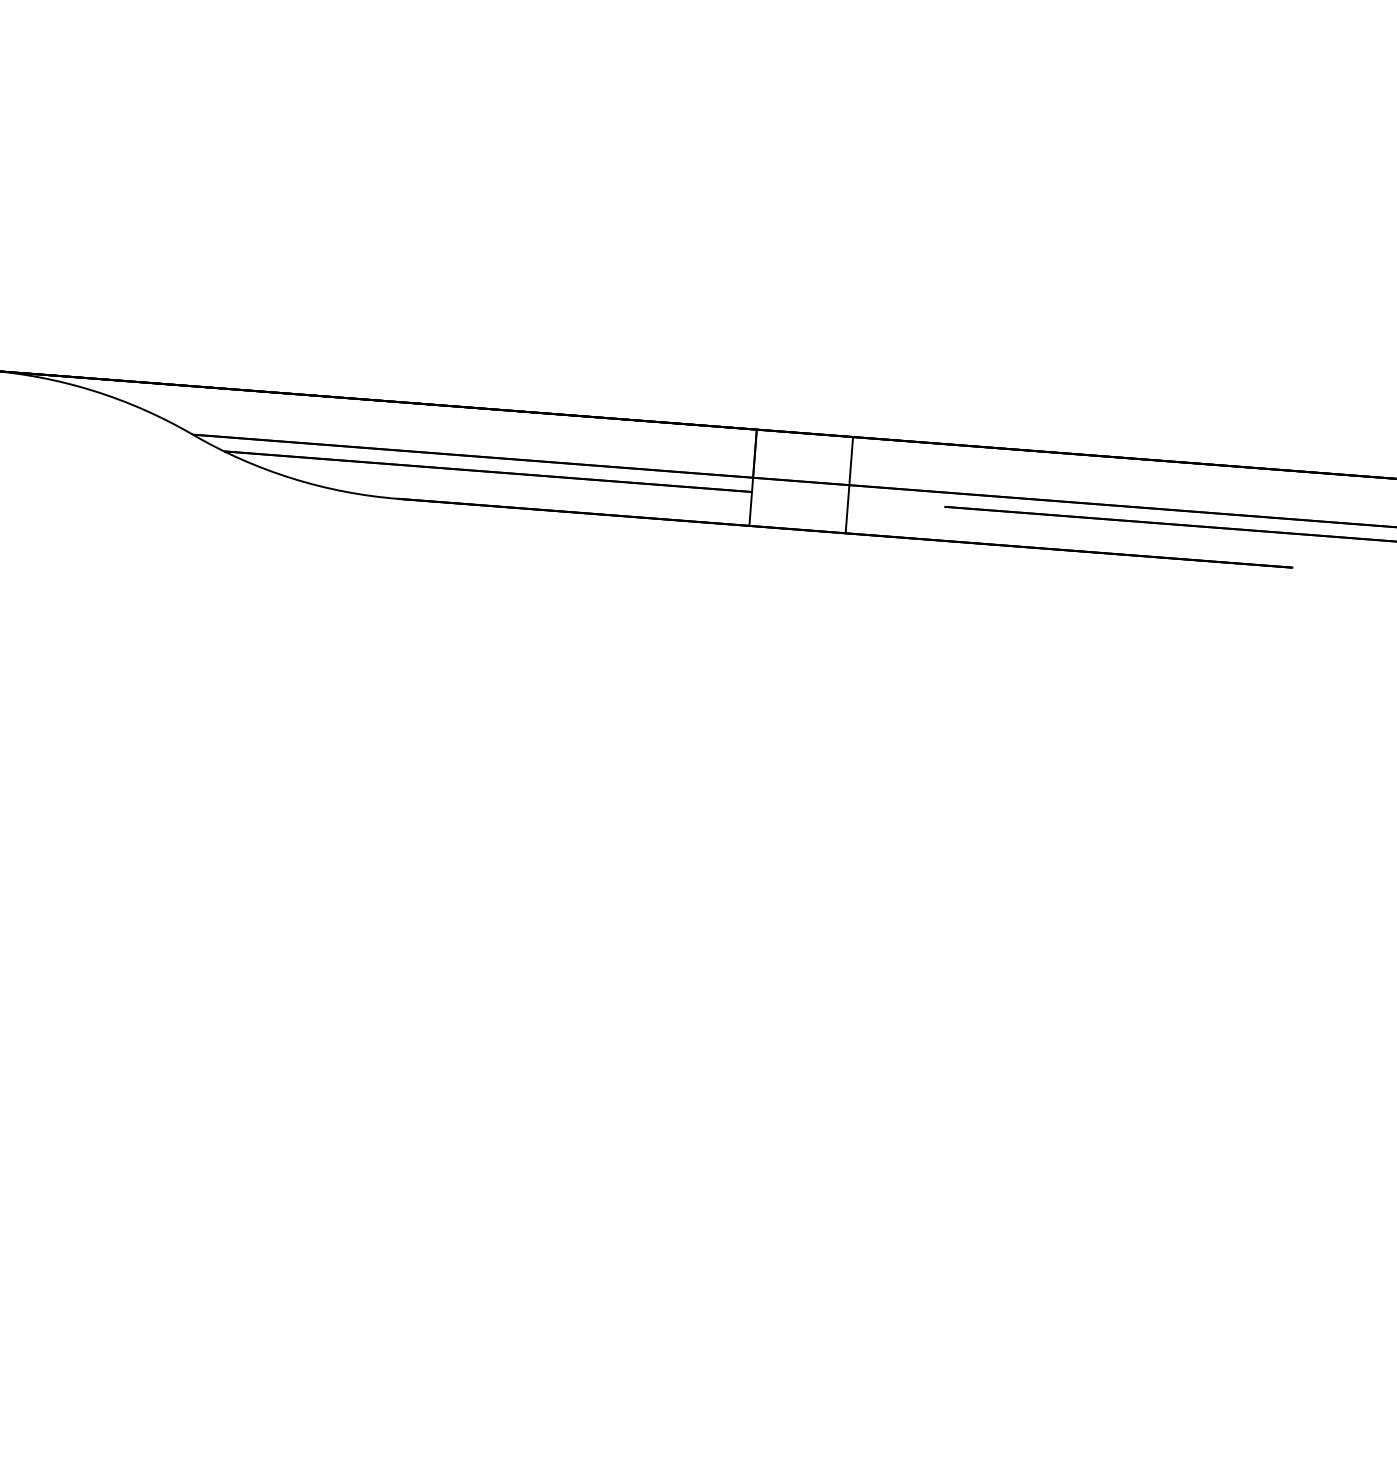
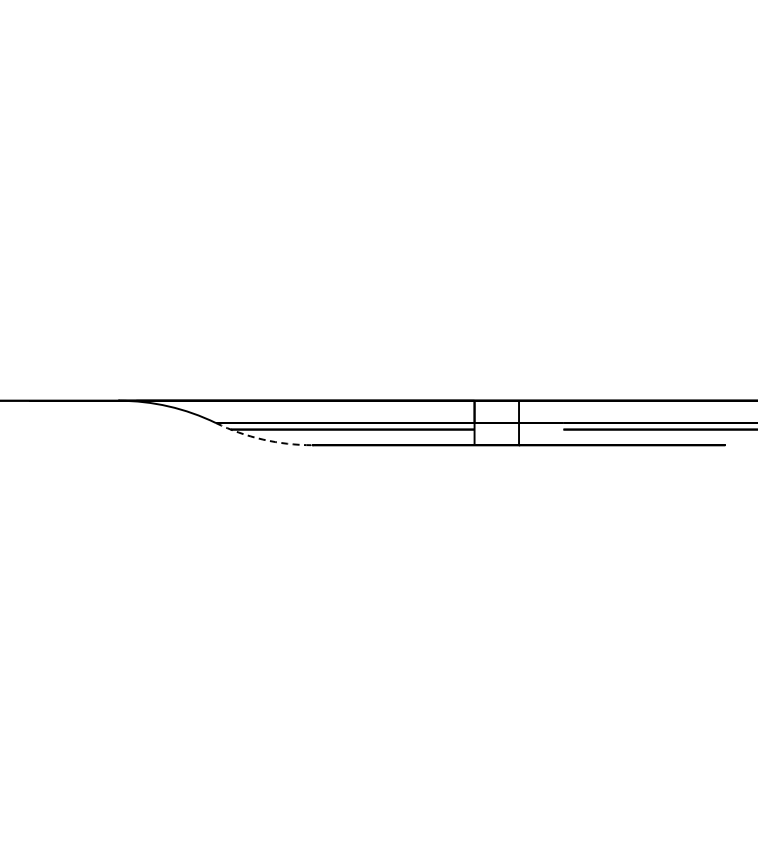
arc: (293, 478) -> (263, 439), solid -> dashed

